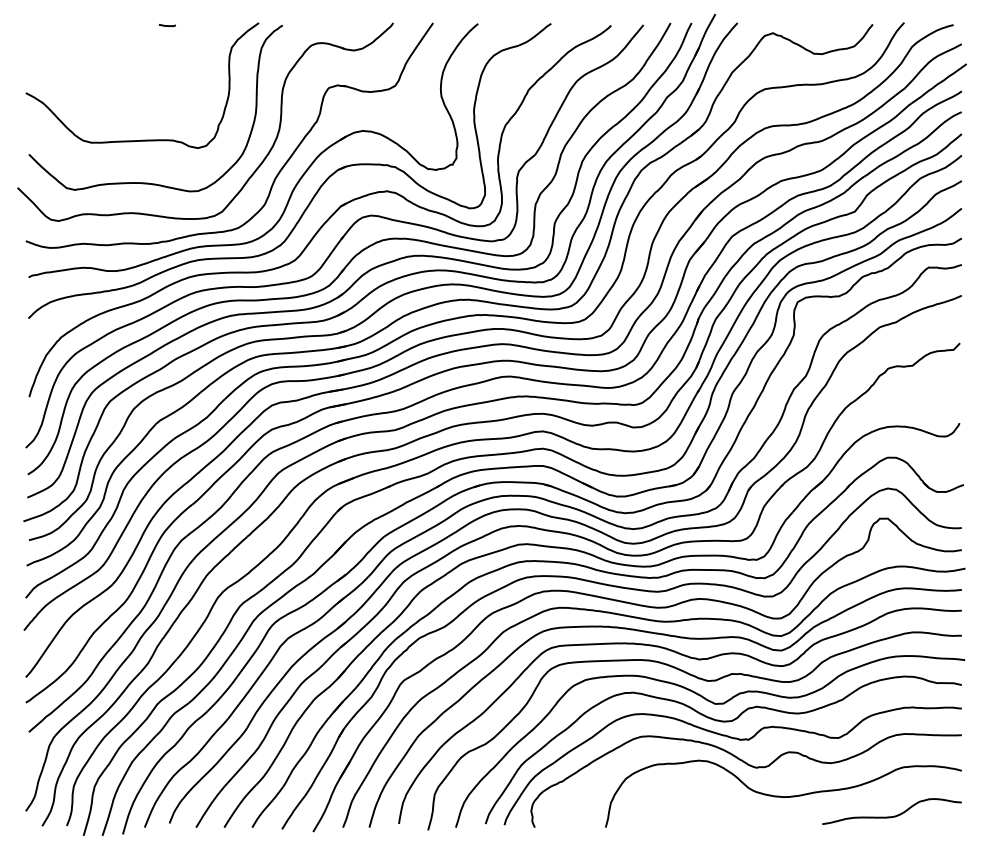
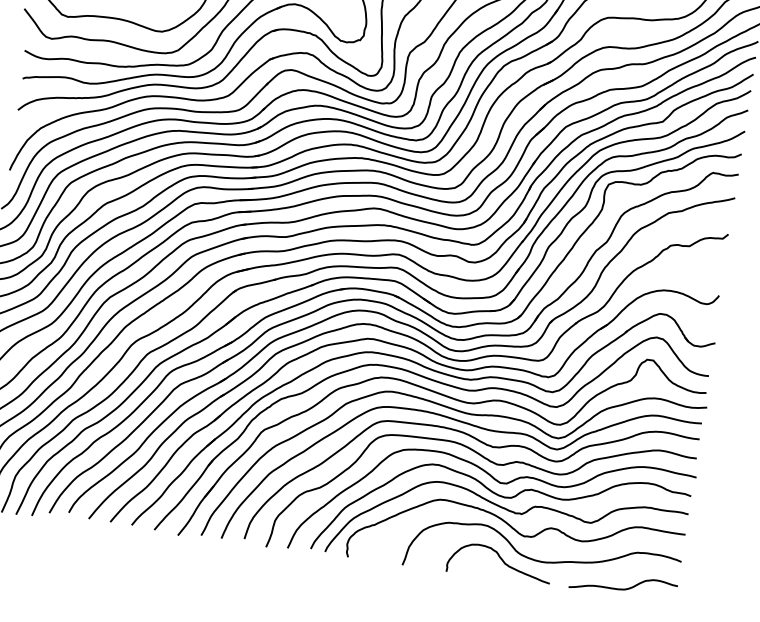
curve: (732, 803) -> (502, 561), added

